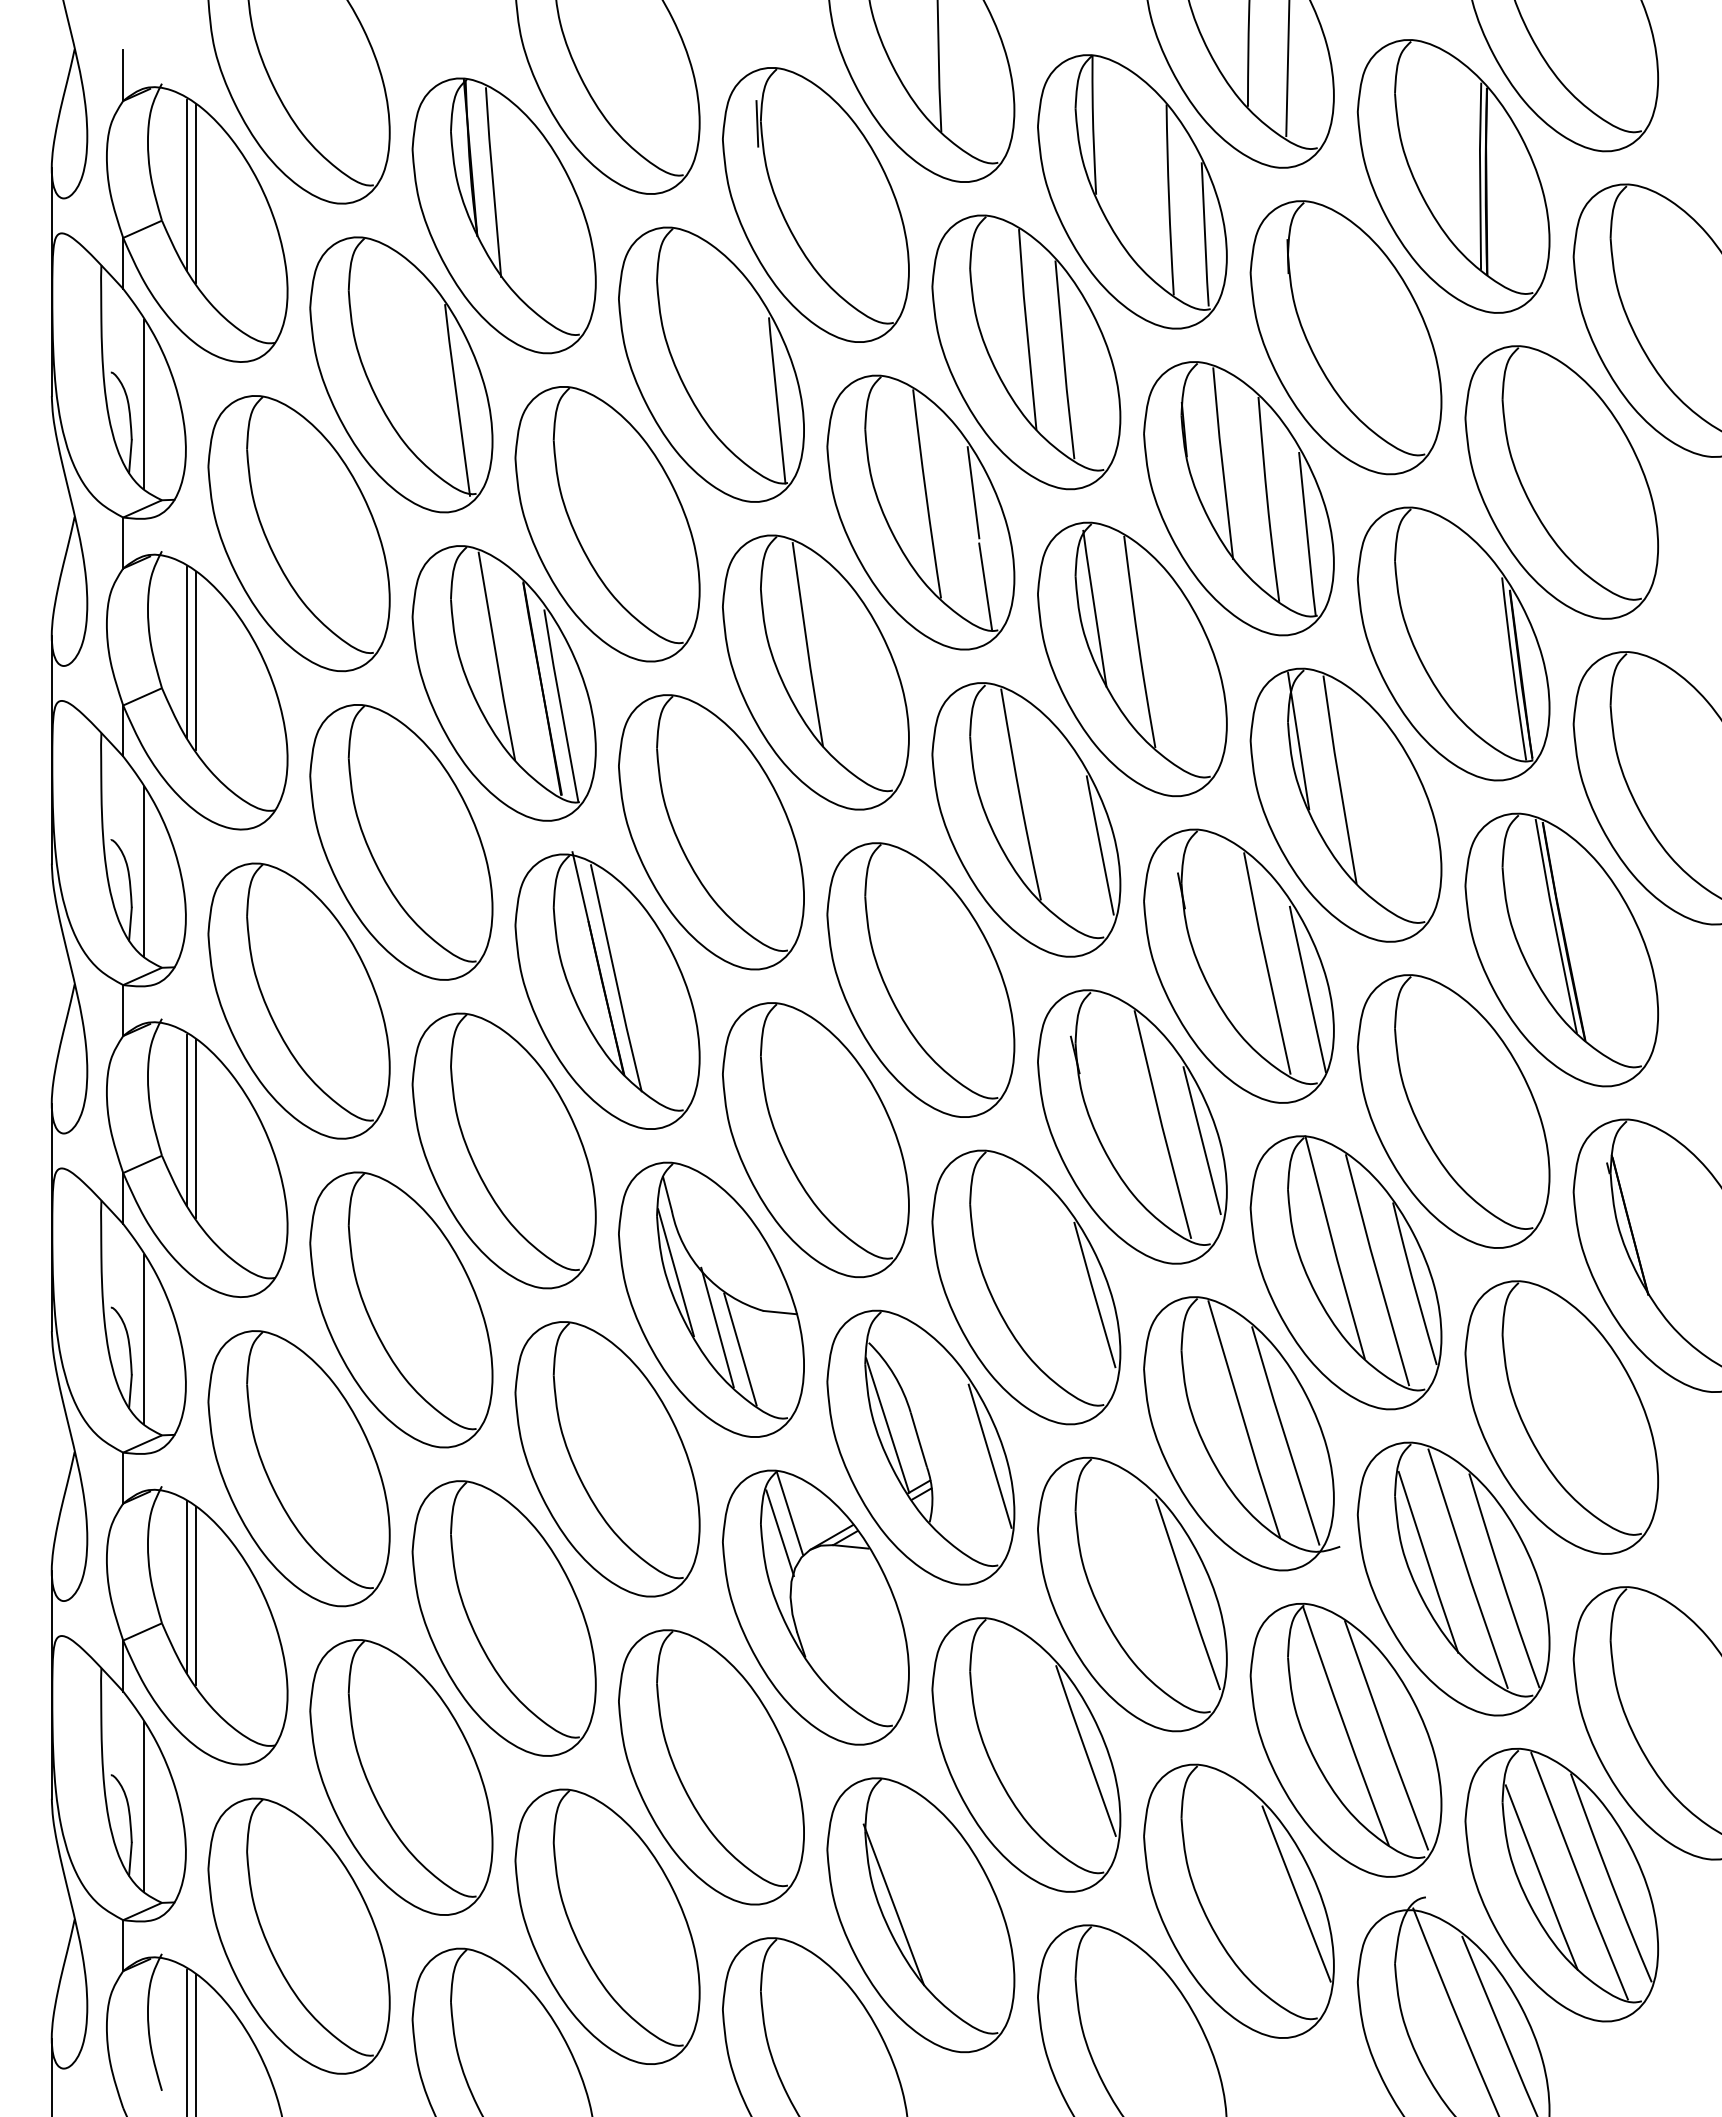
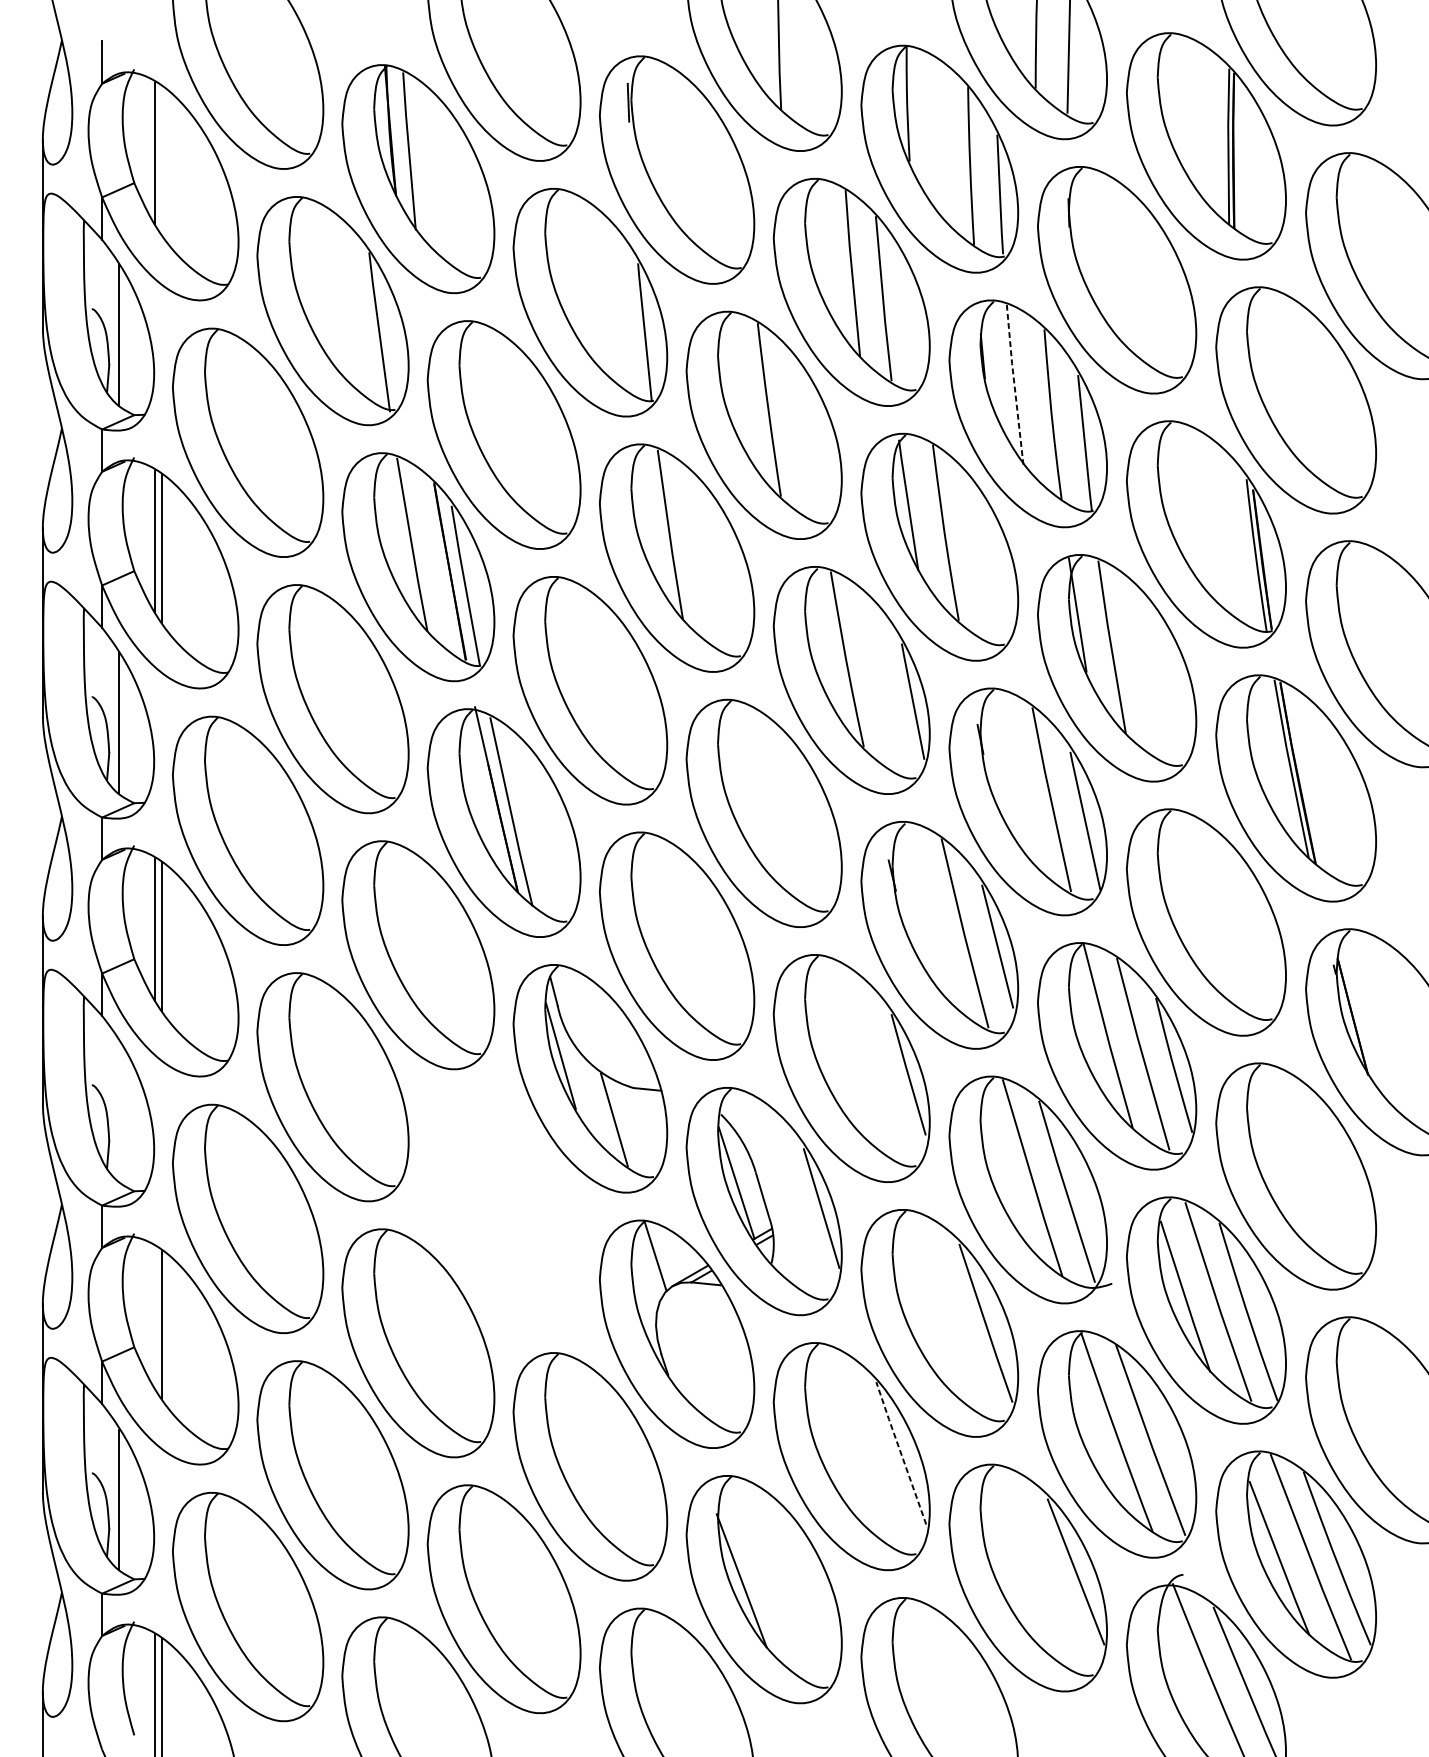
line: (195, 193) -> (162, 160), removed
line: (1222, 463) -> (1014, 384), solid -> dashed
line: (973, 492) -> (807, 408), removed
line: (985, 586) -> (817, 486), removed
line: (717, 1327) -> (595, 1101), removed
line: (144, 1339) -> (119, 1111), removed
part: (607, 1459) -> (504, 1211), removed
line: (779, 1533) -> (646, 1272), removed
line: (187, 1587) -> (155, 1317), removed
line: (1085, 1750) -> (900, 1452), solid -> dashed

